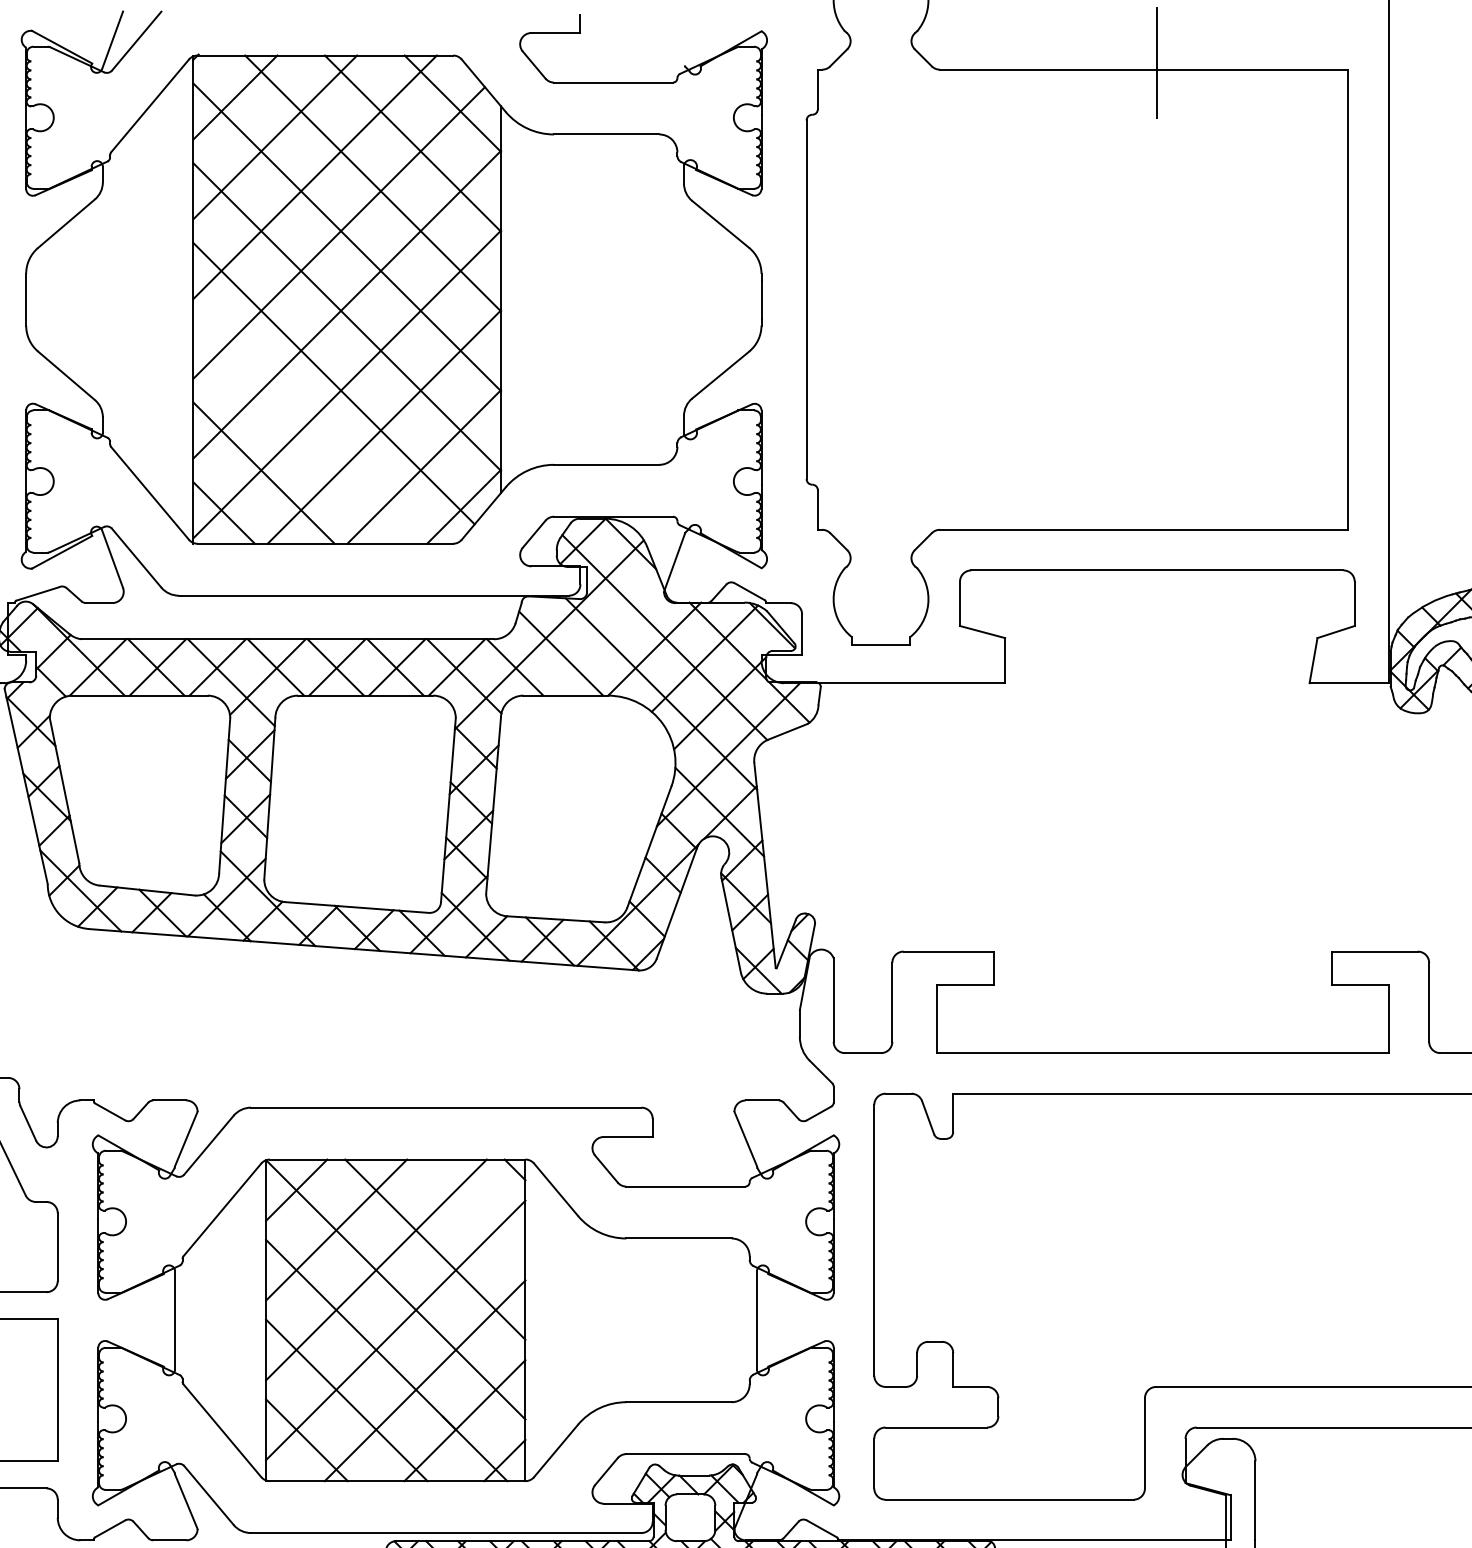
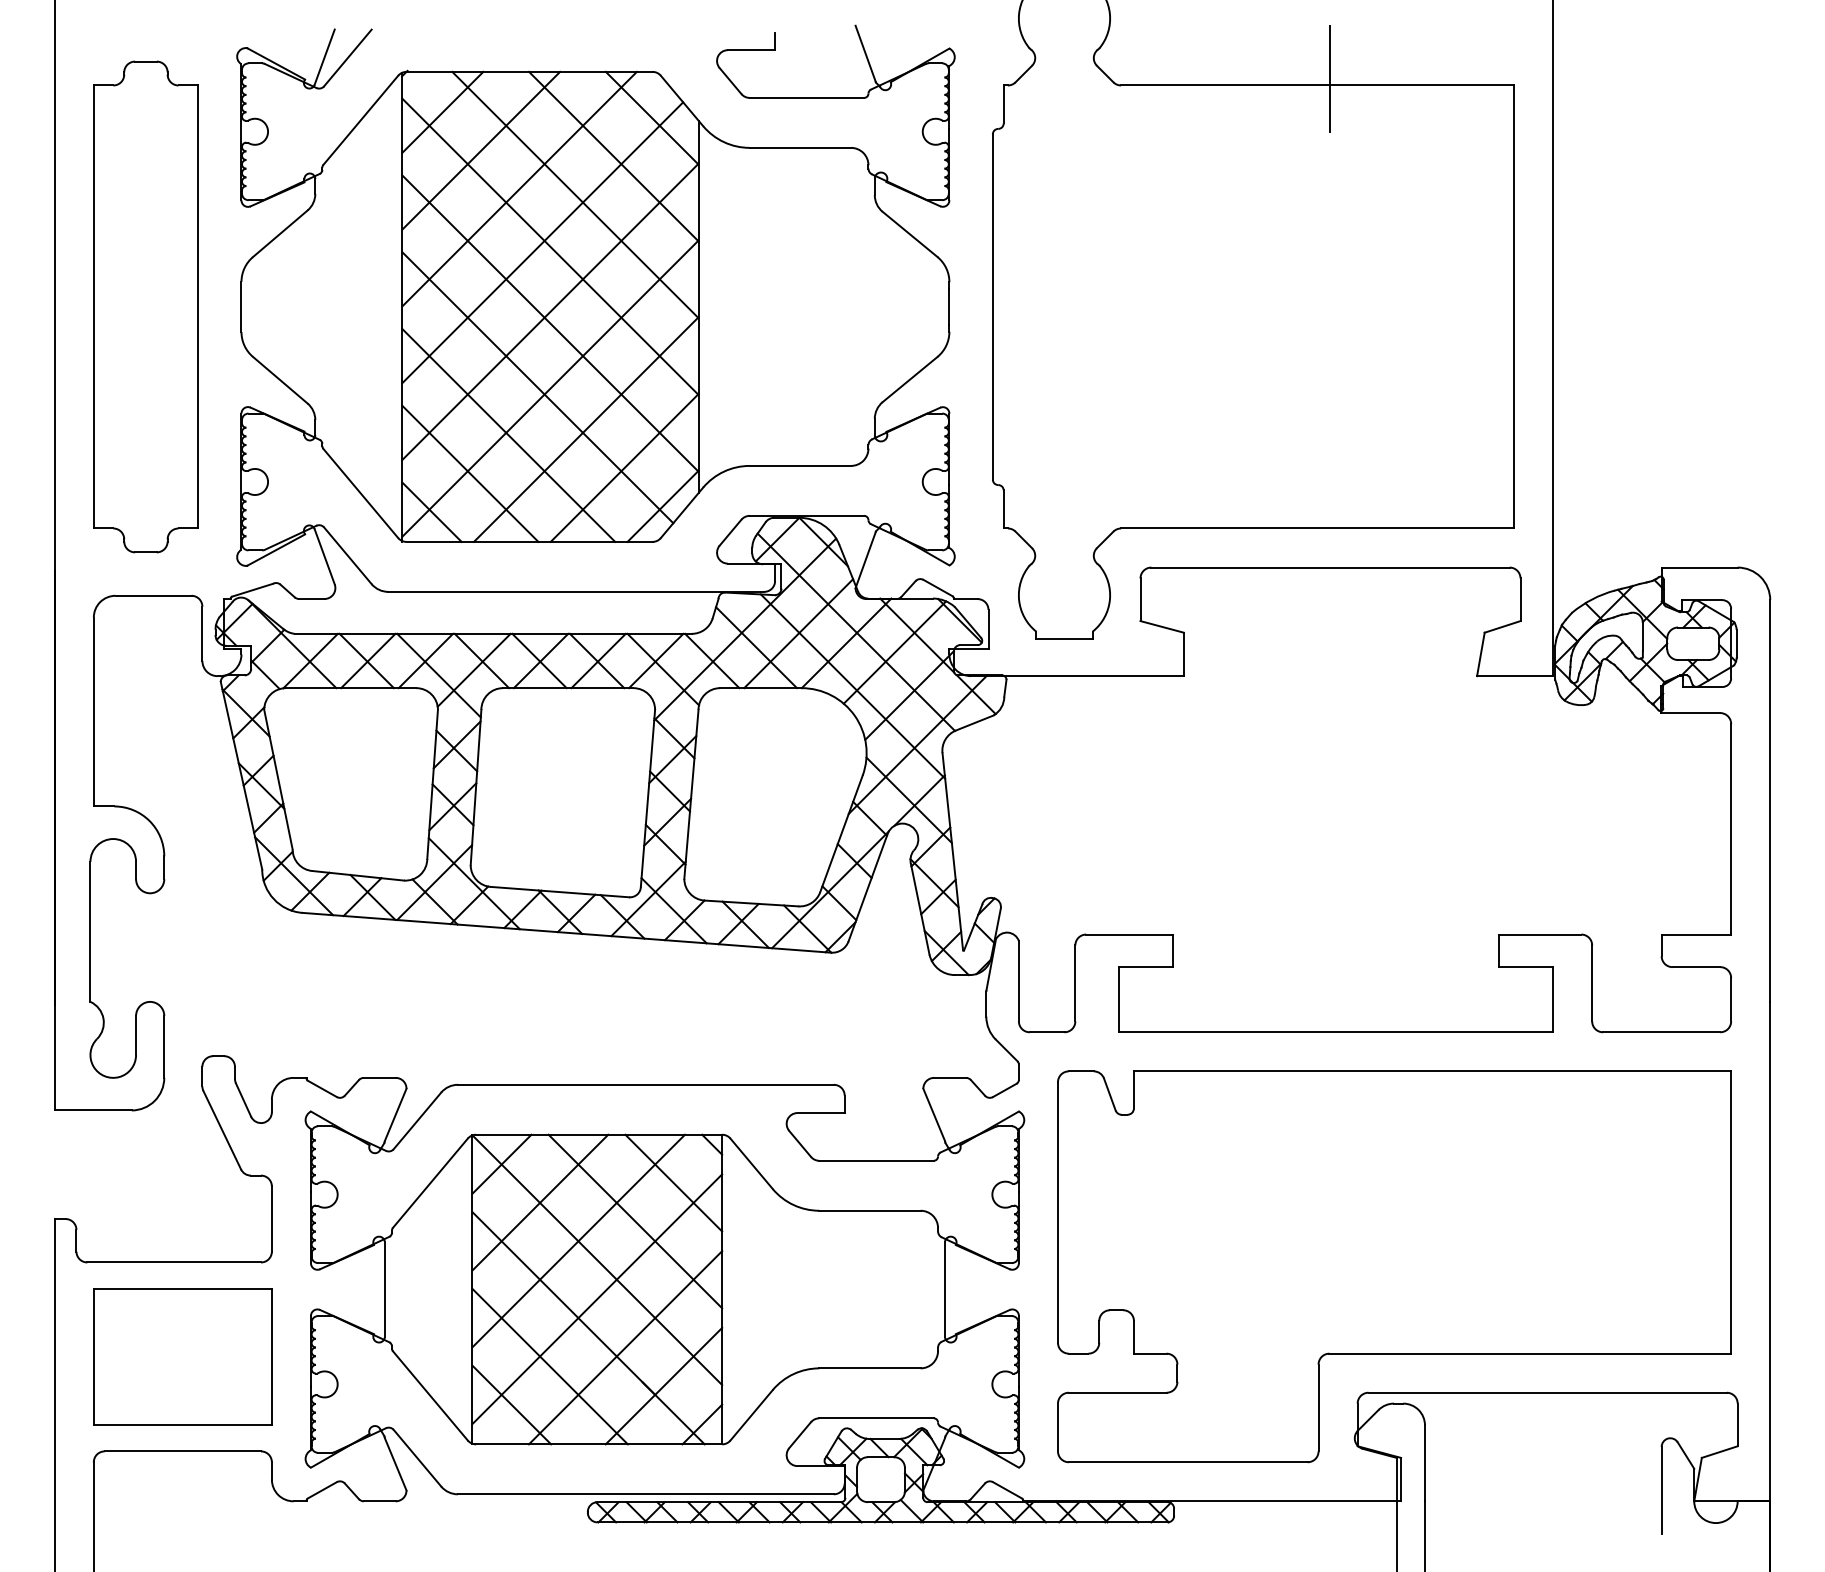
line: (674, 36) -> (865, 53), added
line: (303, 432) -> (508, 434), added
line: (604, 638) -> (798, 633), added
line: (474, 1209) -> (673, 1182), added

